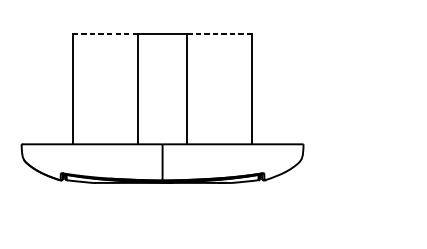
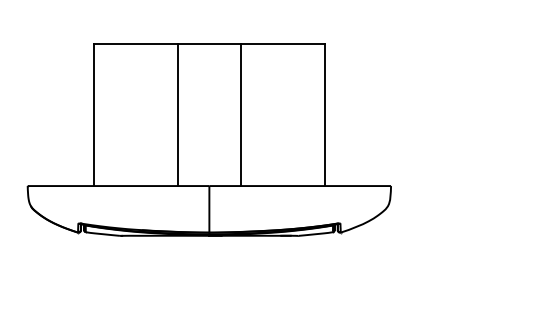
line: (106, 34) -> (136, 44), dashed -> solid
line: (219, 34) -> (282, 44), dashed -> solid

